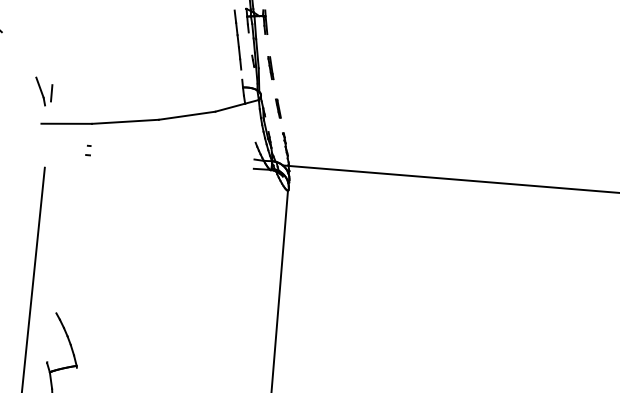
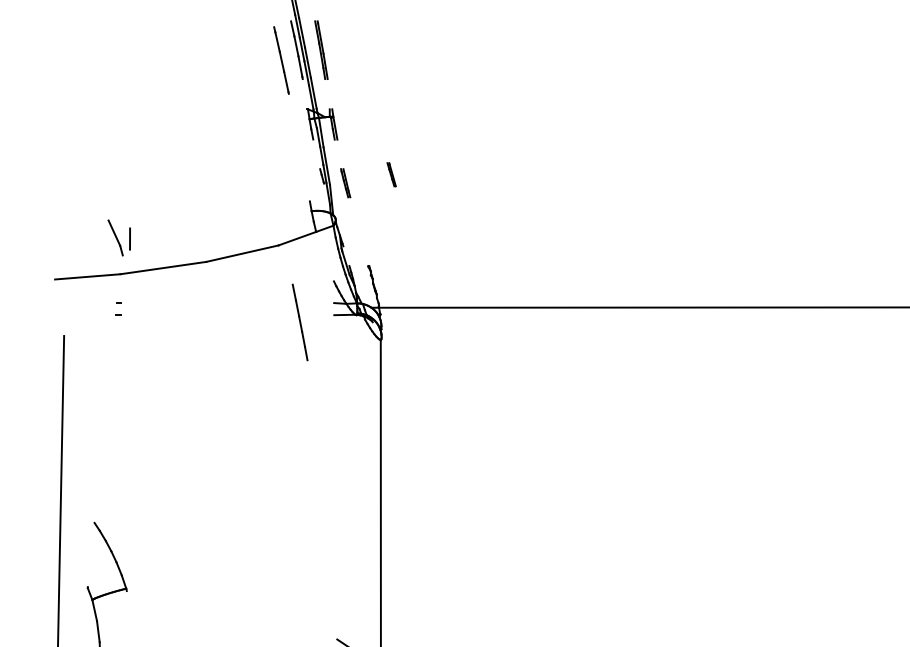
line: (237, 40) -> (299, 322), moved
part: (42, 91) -> (118, 237), moved
line: (278, 108) -> (391, 174), moved

